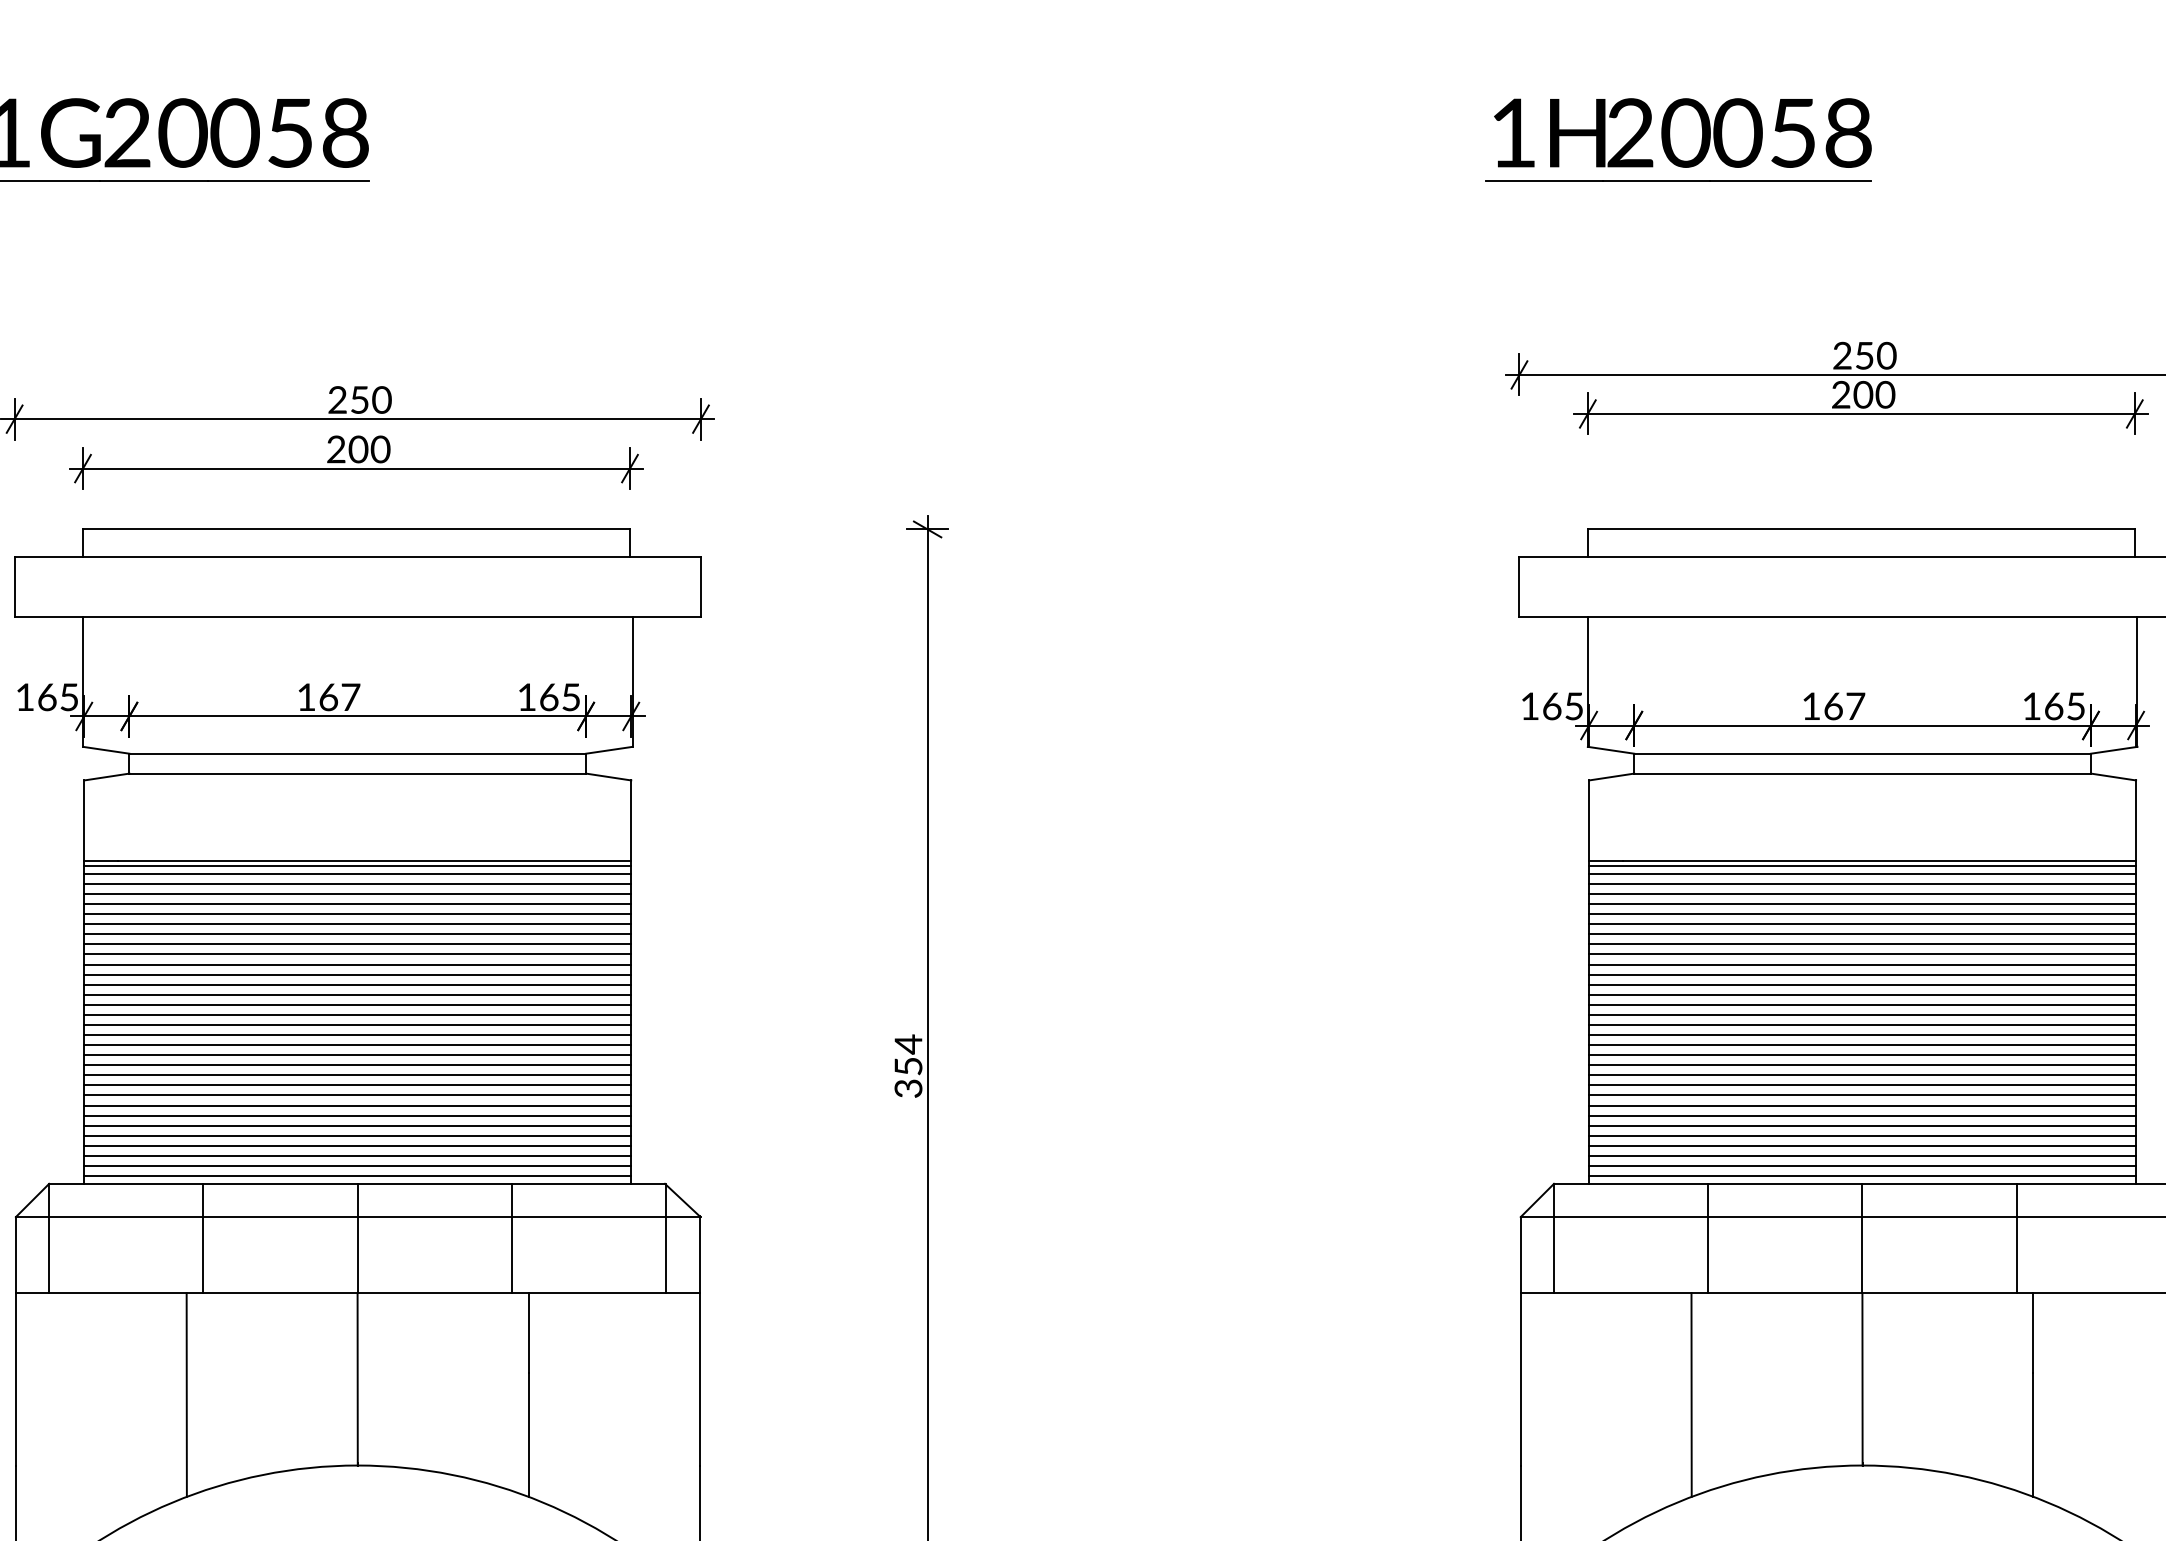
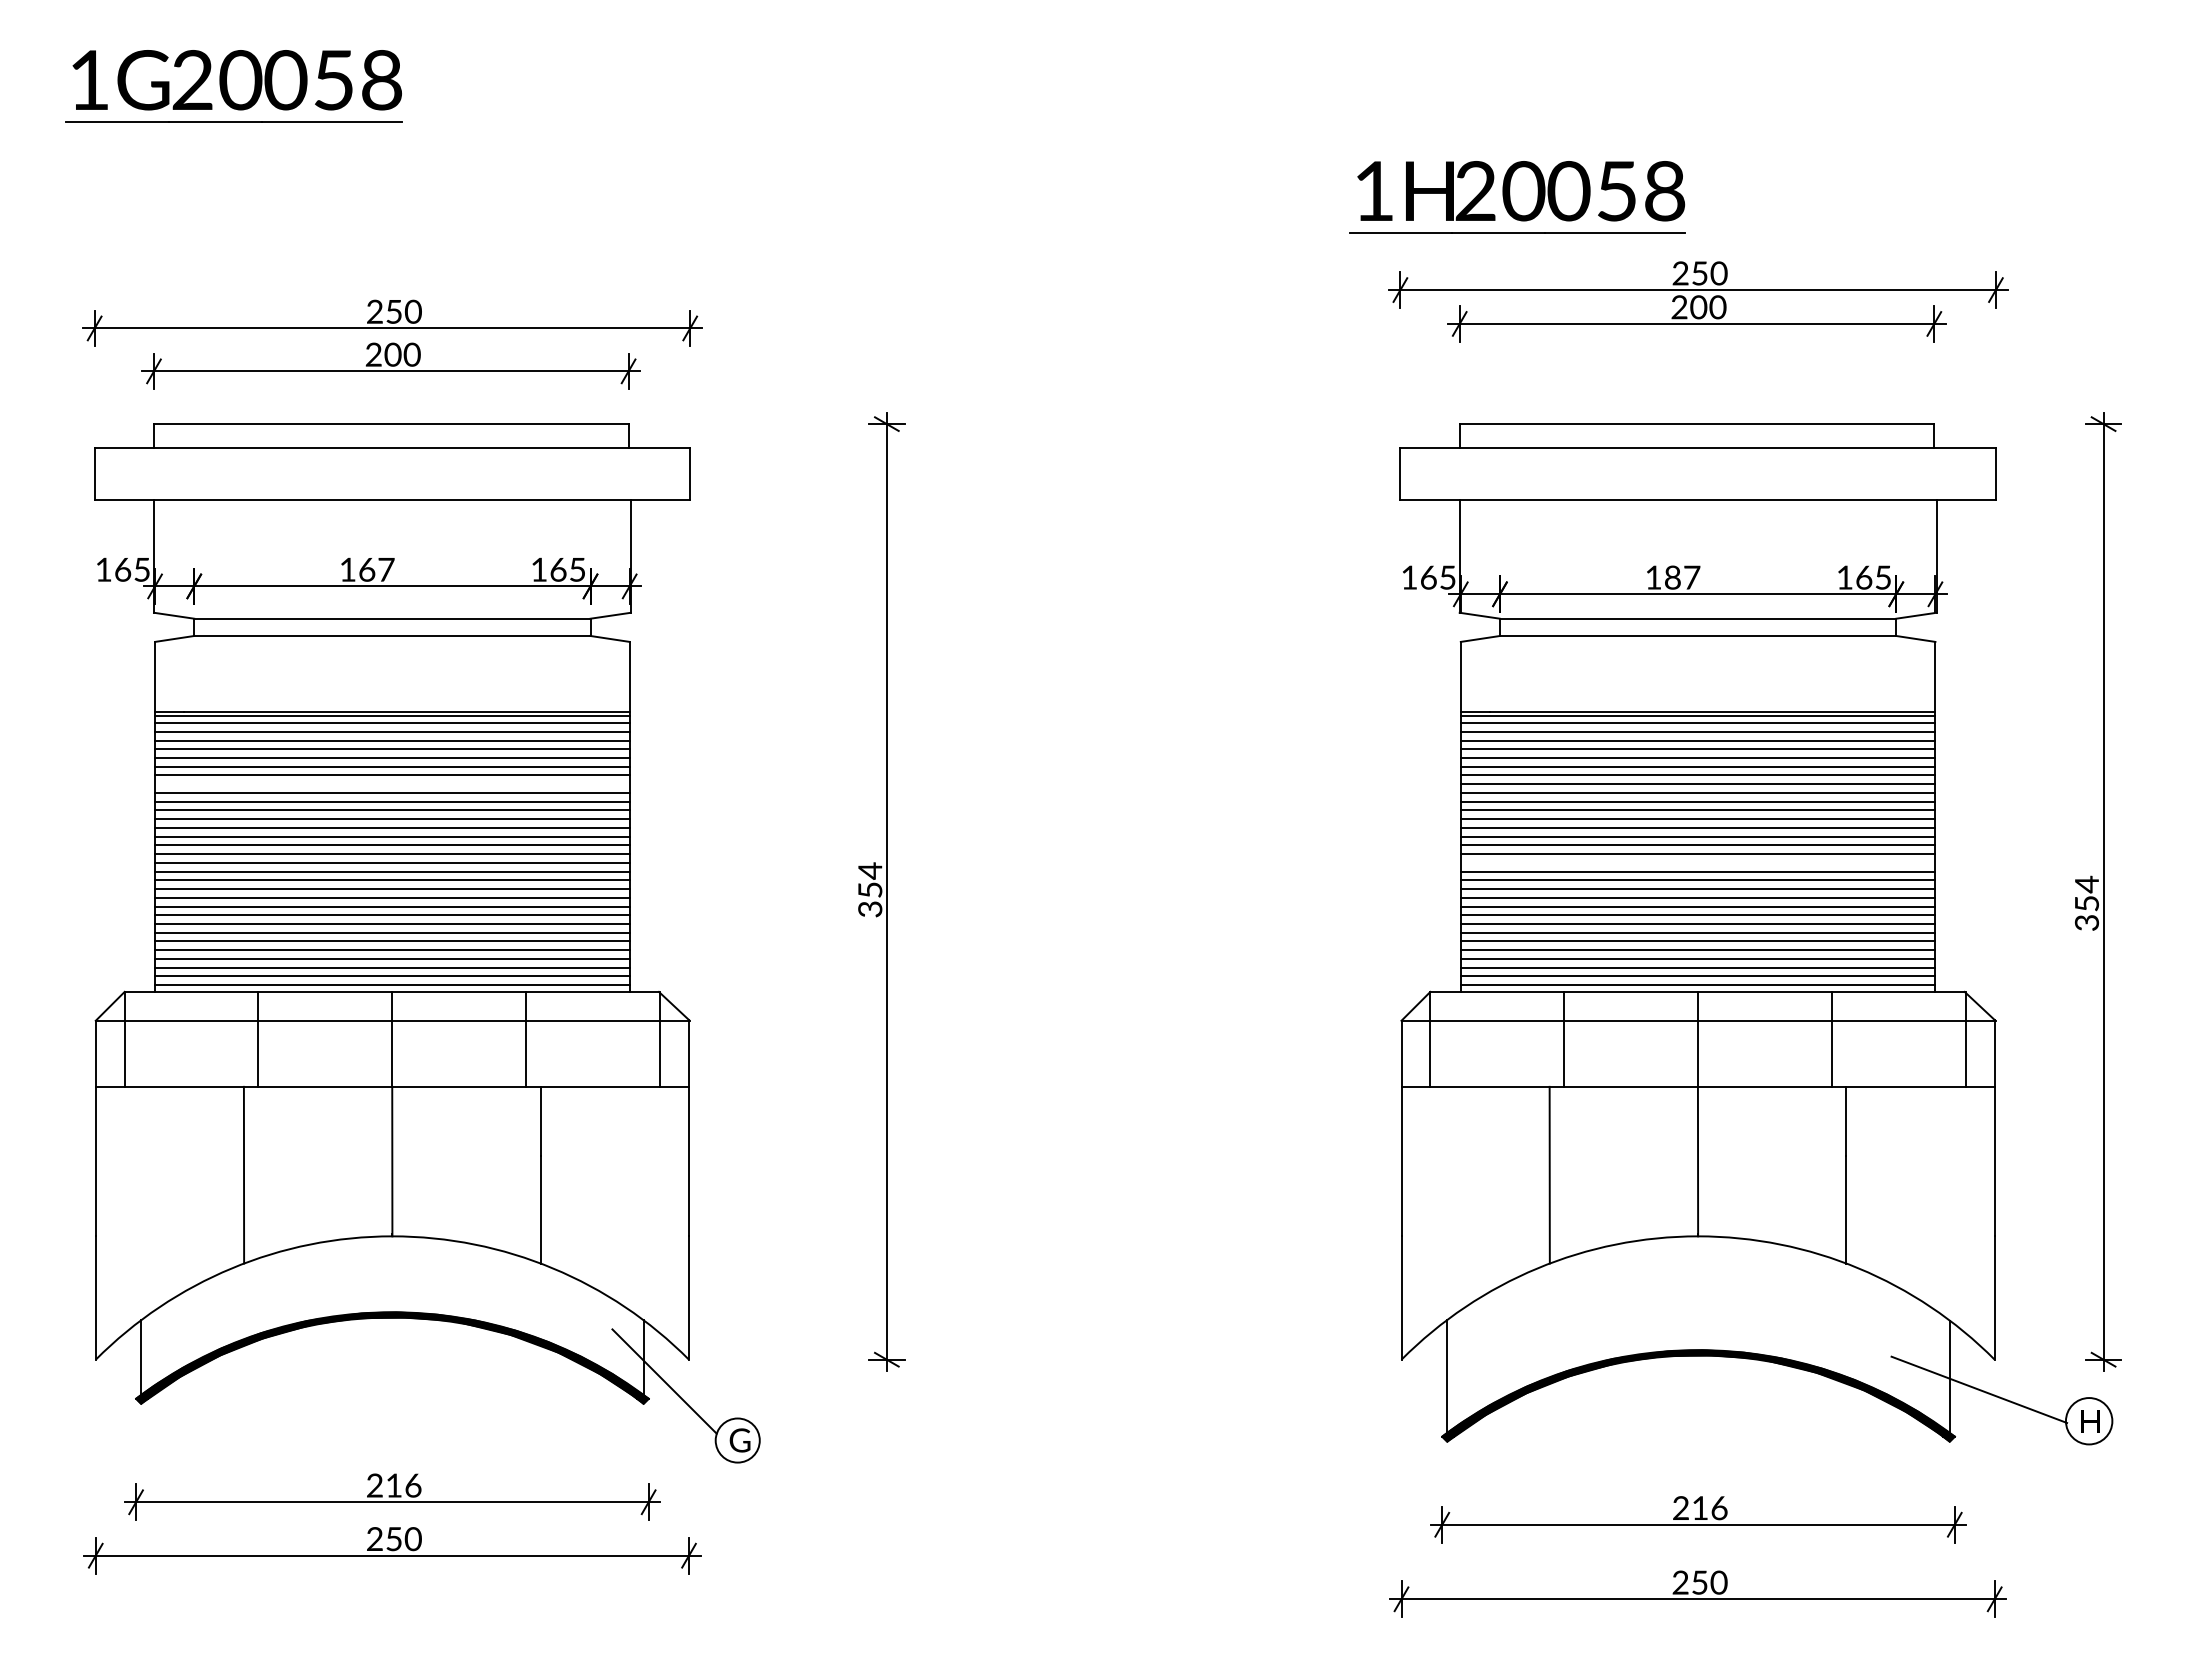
part: (1678, 140) -> (1517, 197), moved
text: (1833, 706) -> (1672, 577), 167 -> 187
line: (357, 944) -> (392, 784), removed
line: (1861, 1034) -> (1697, 862), removed

